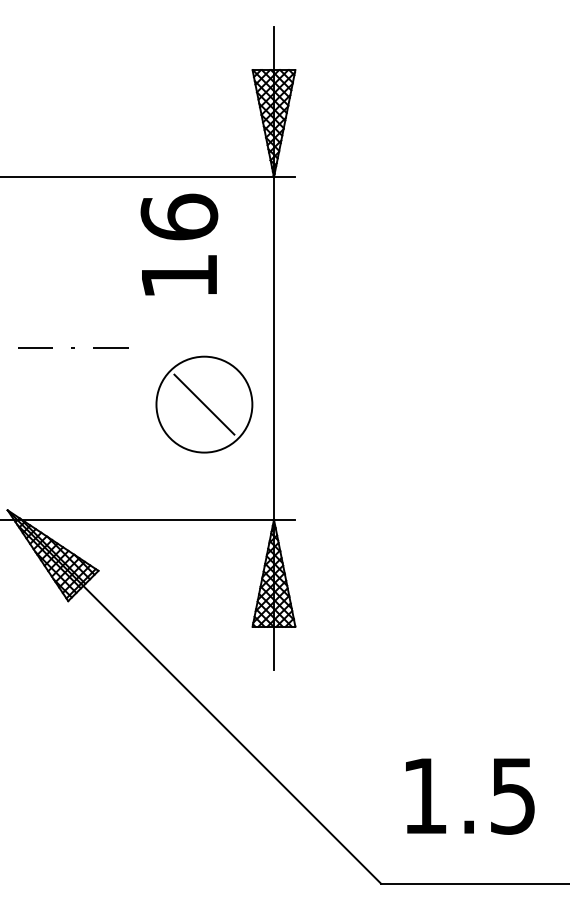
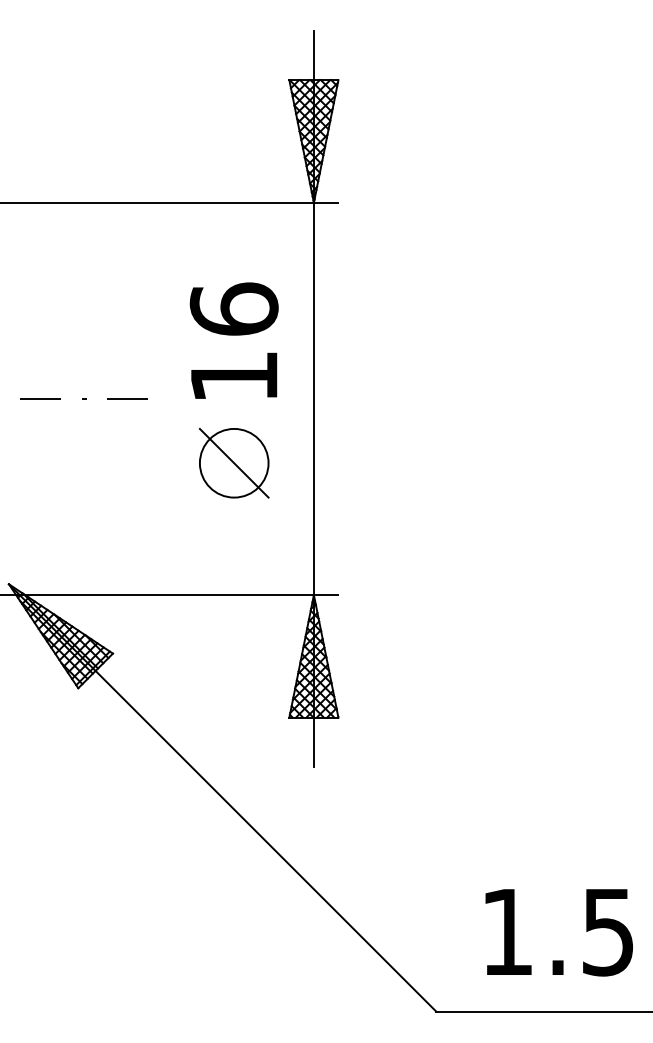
text: (179, 244) -> (234, 340), moved
circle: (204, 404) -> (234, 463), size x0.62
text: (470, 796) -> (559, 932), moved

